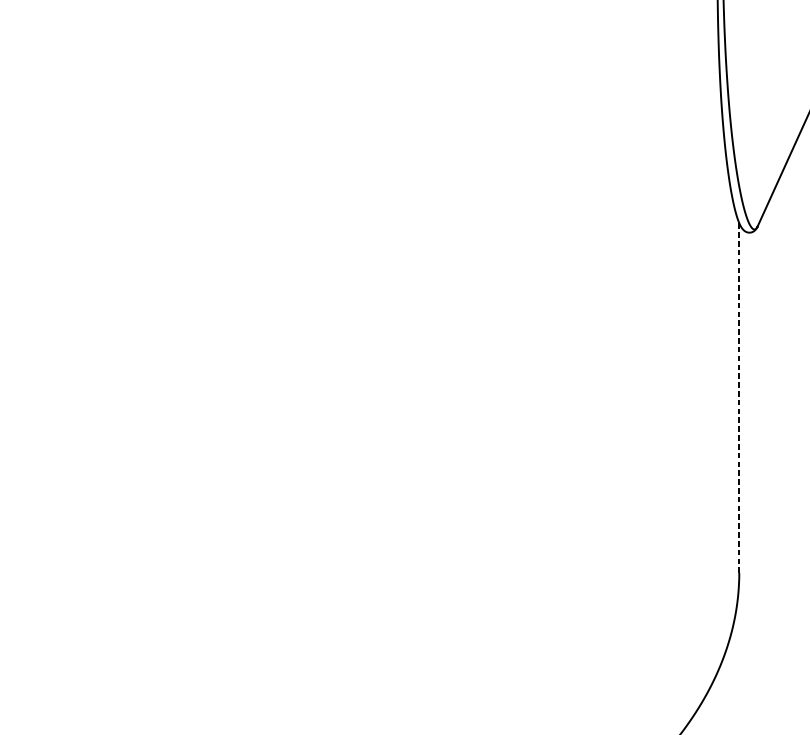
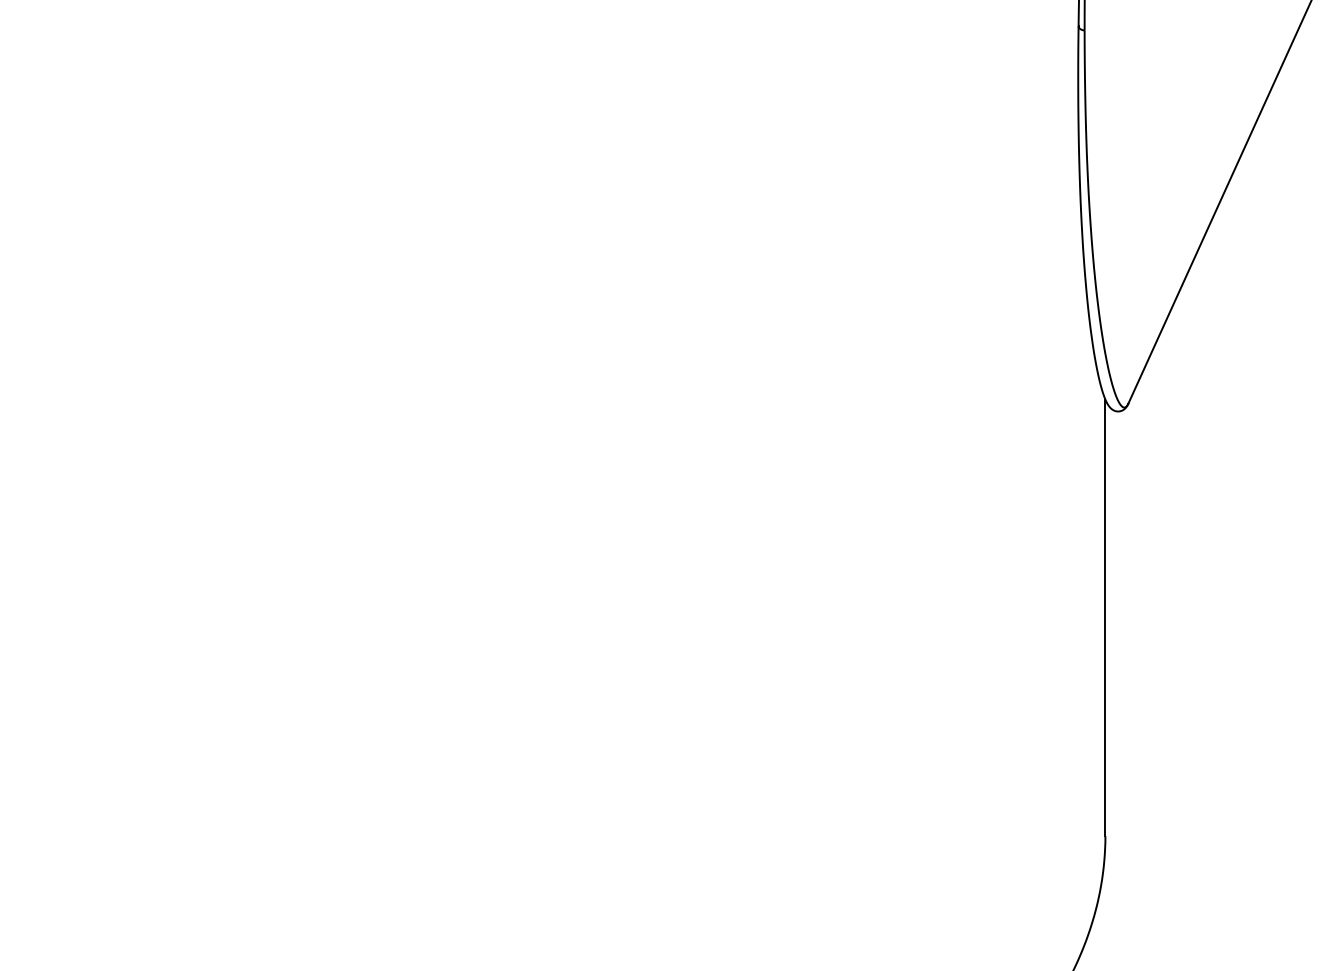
line: (739, 397) -> (1105, 617), dashed -> solid

